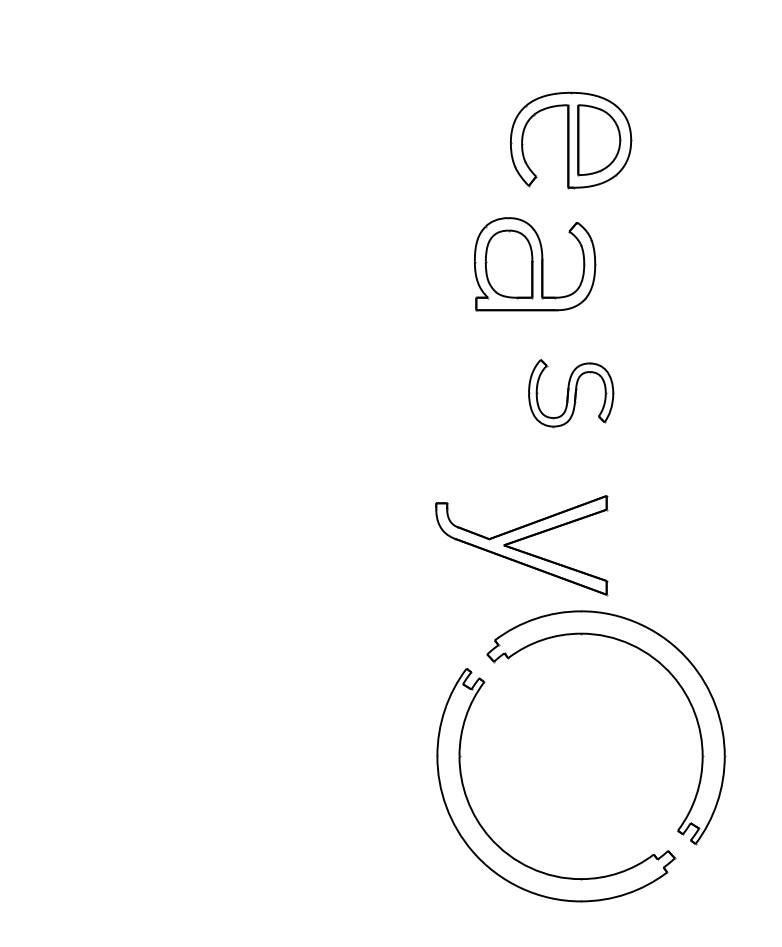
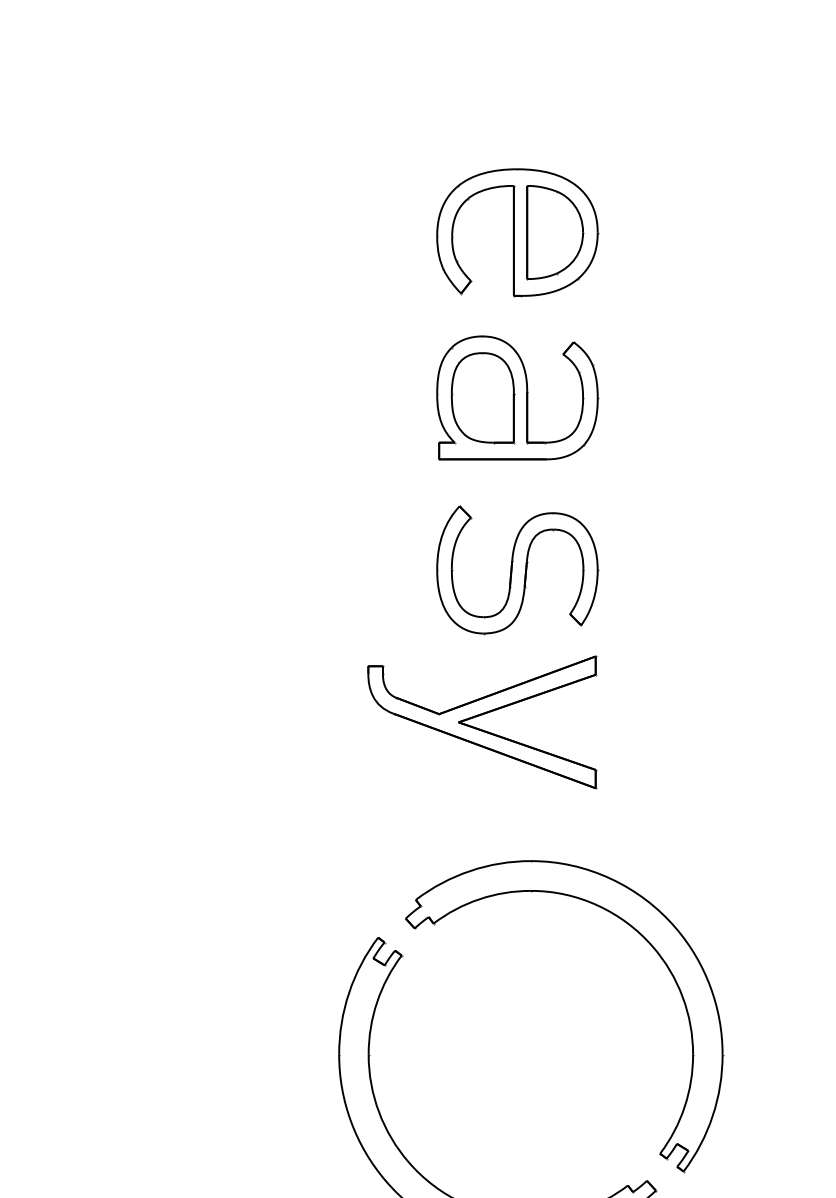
part: (535, 264) -> (518, 398), moved
part: (571, 393) -> (518, 570), size x1.43
part: (521, 545) -> (482, 722), moved

